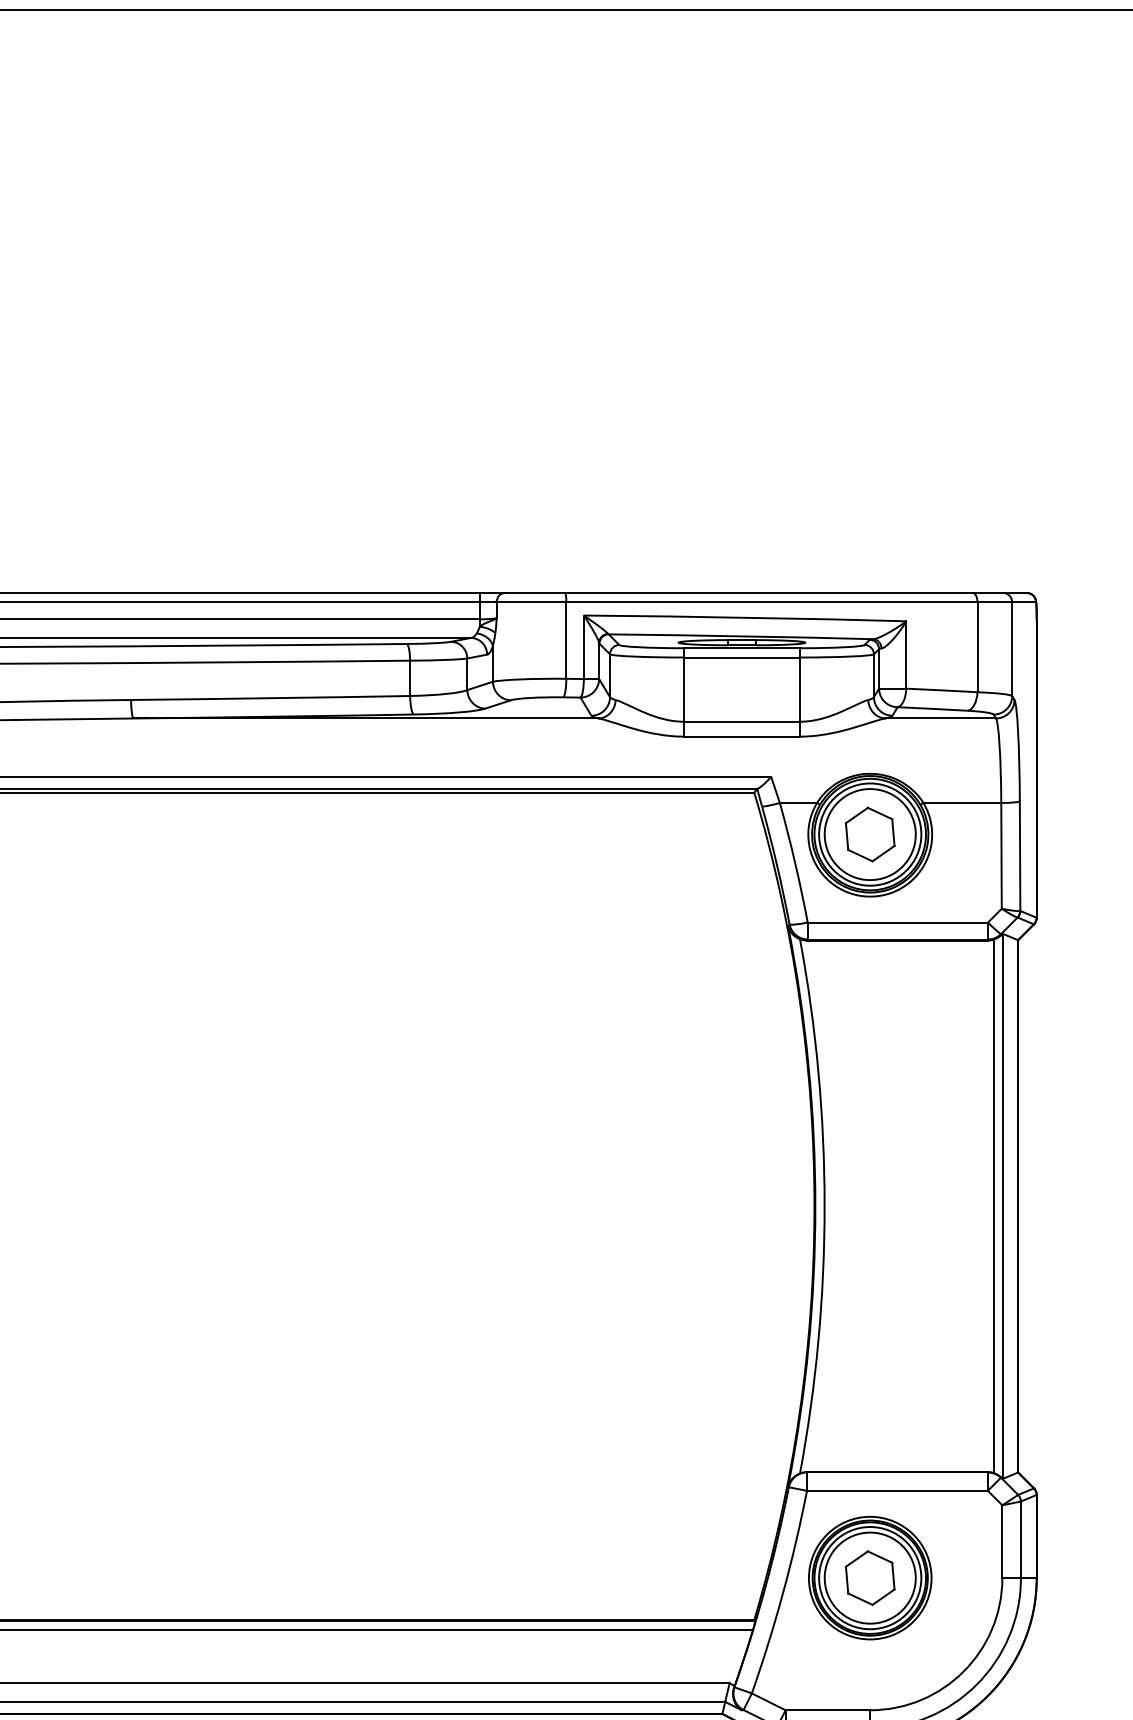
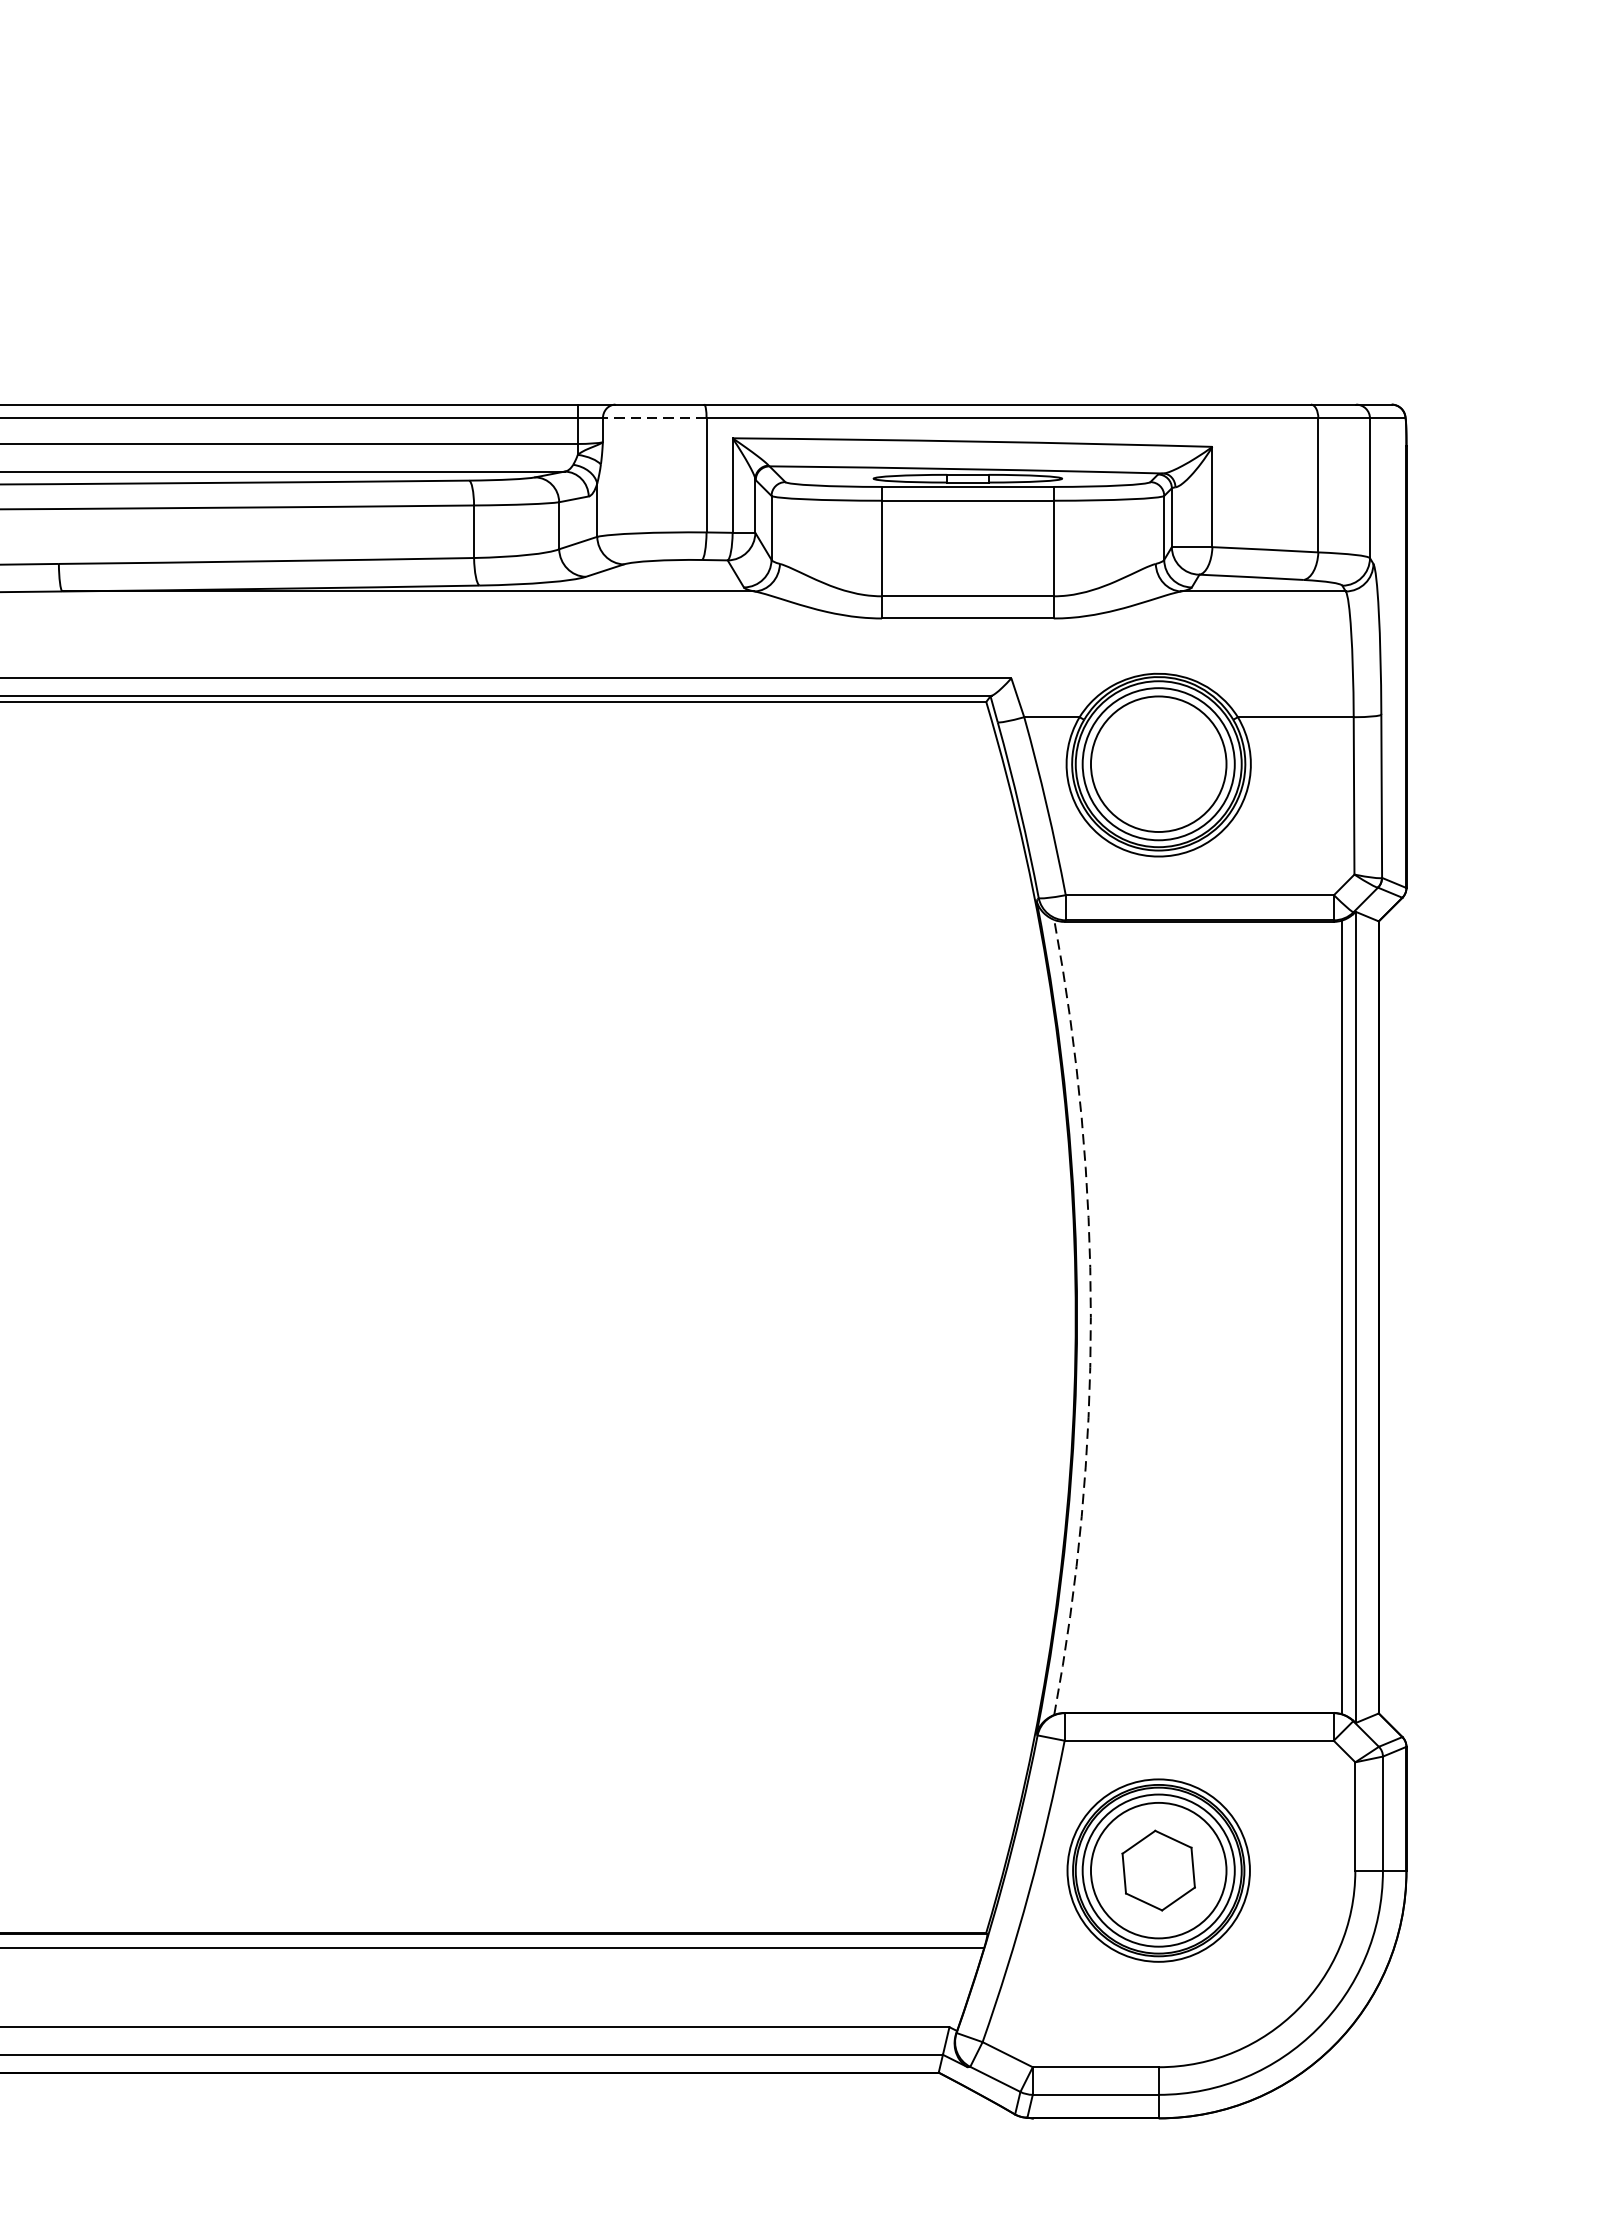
line: (531, 602) -> (654, 418), solid -> dashed
part: (870, 834) -> (1159, 764), removed
arc: (824, 1206) -> (1090, 1317), solid -> dashed

